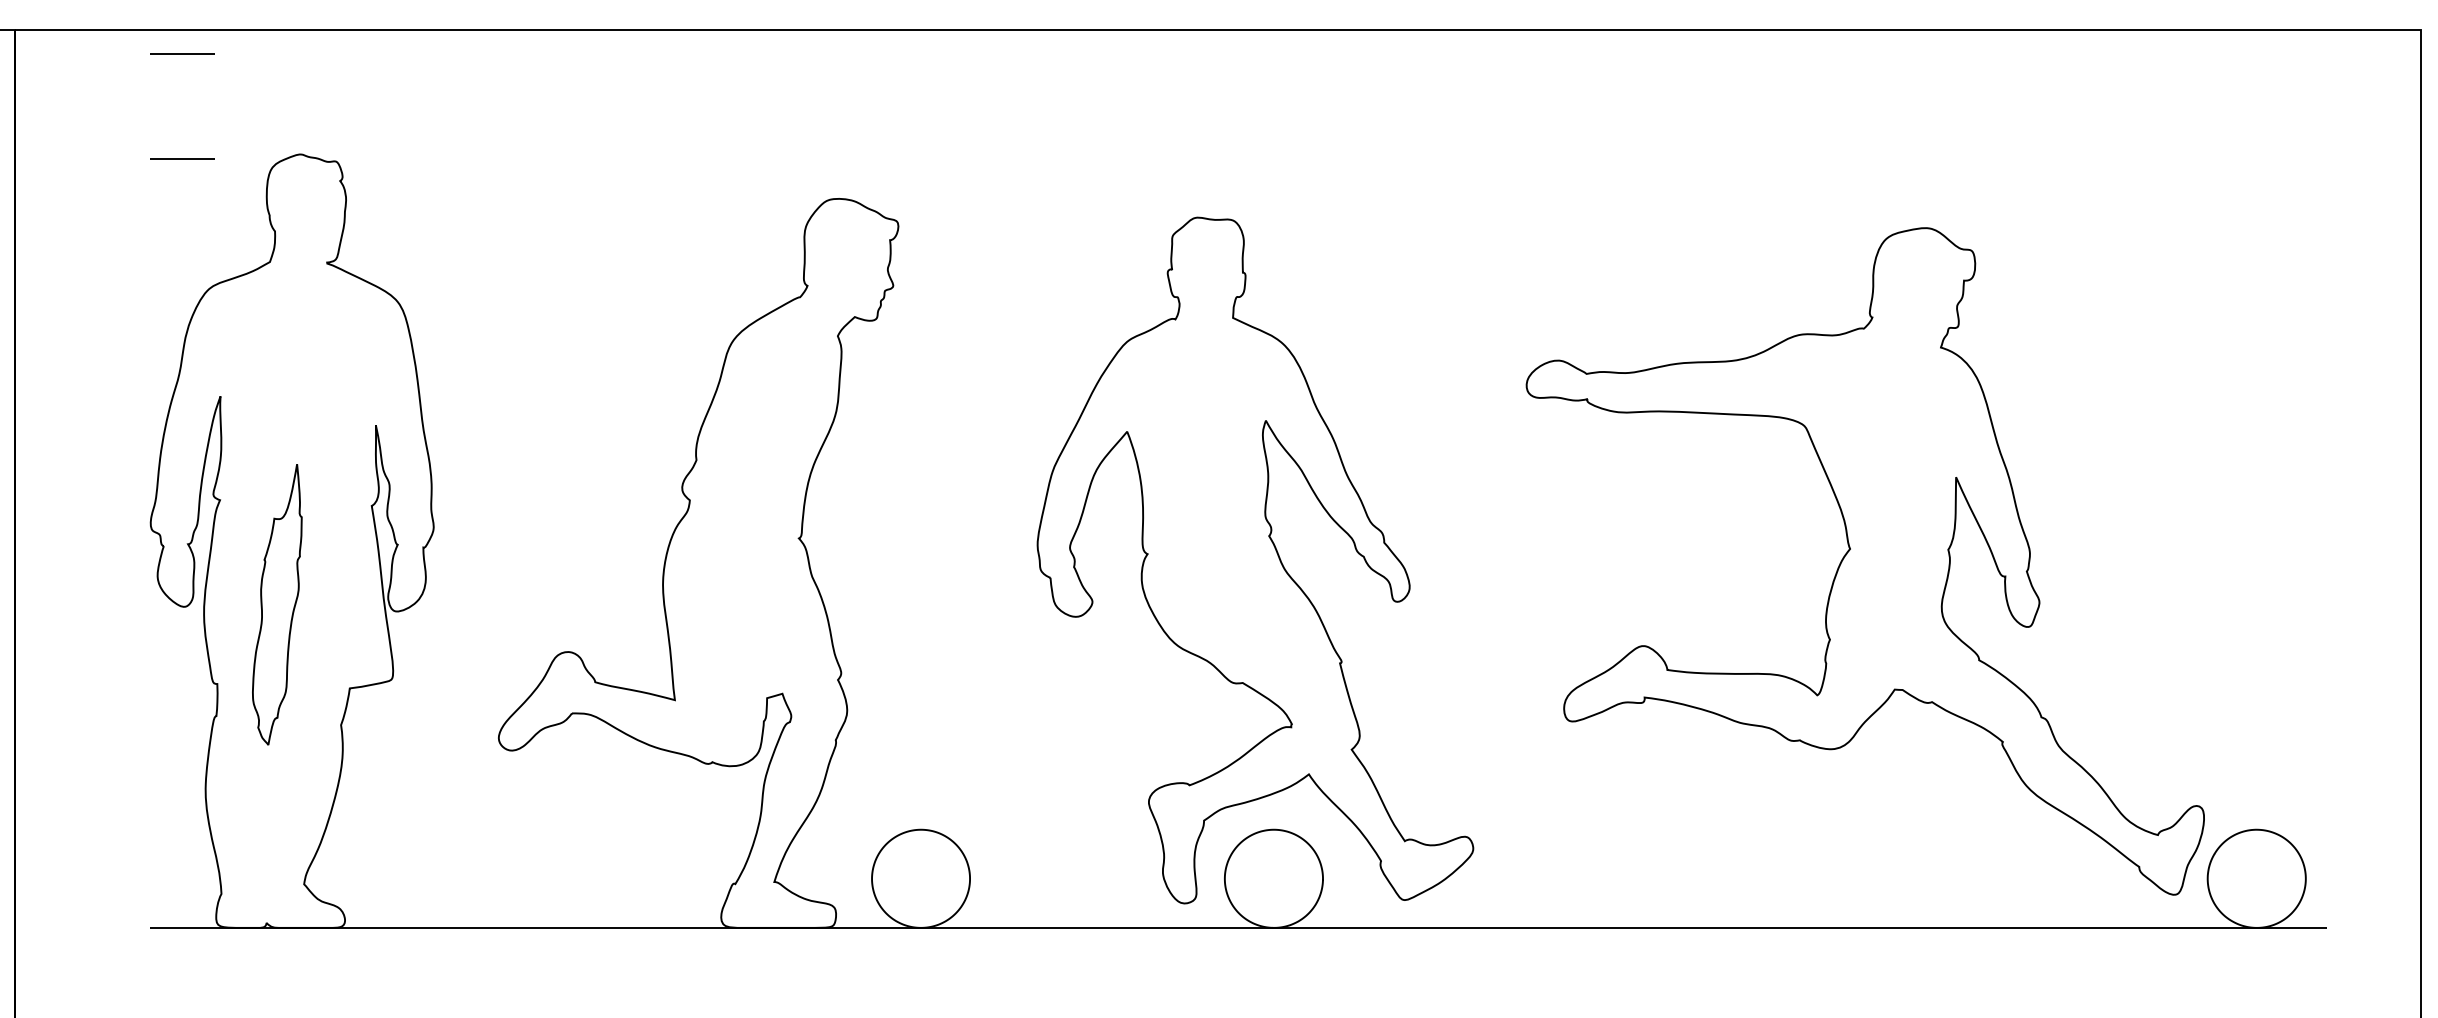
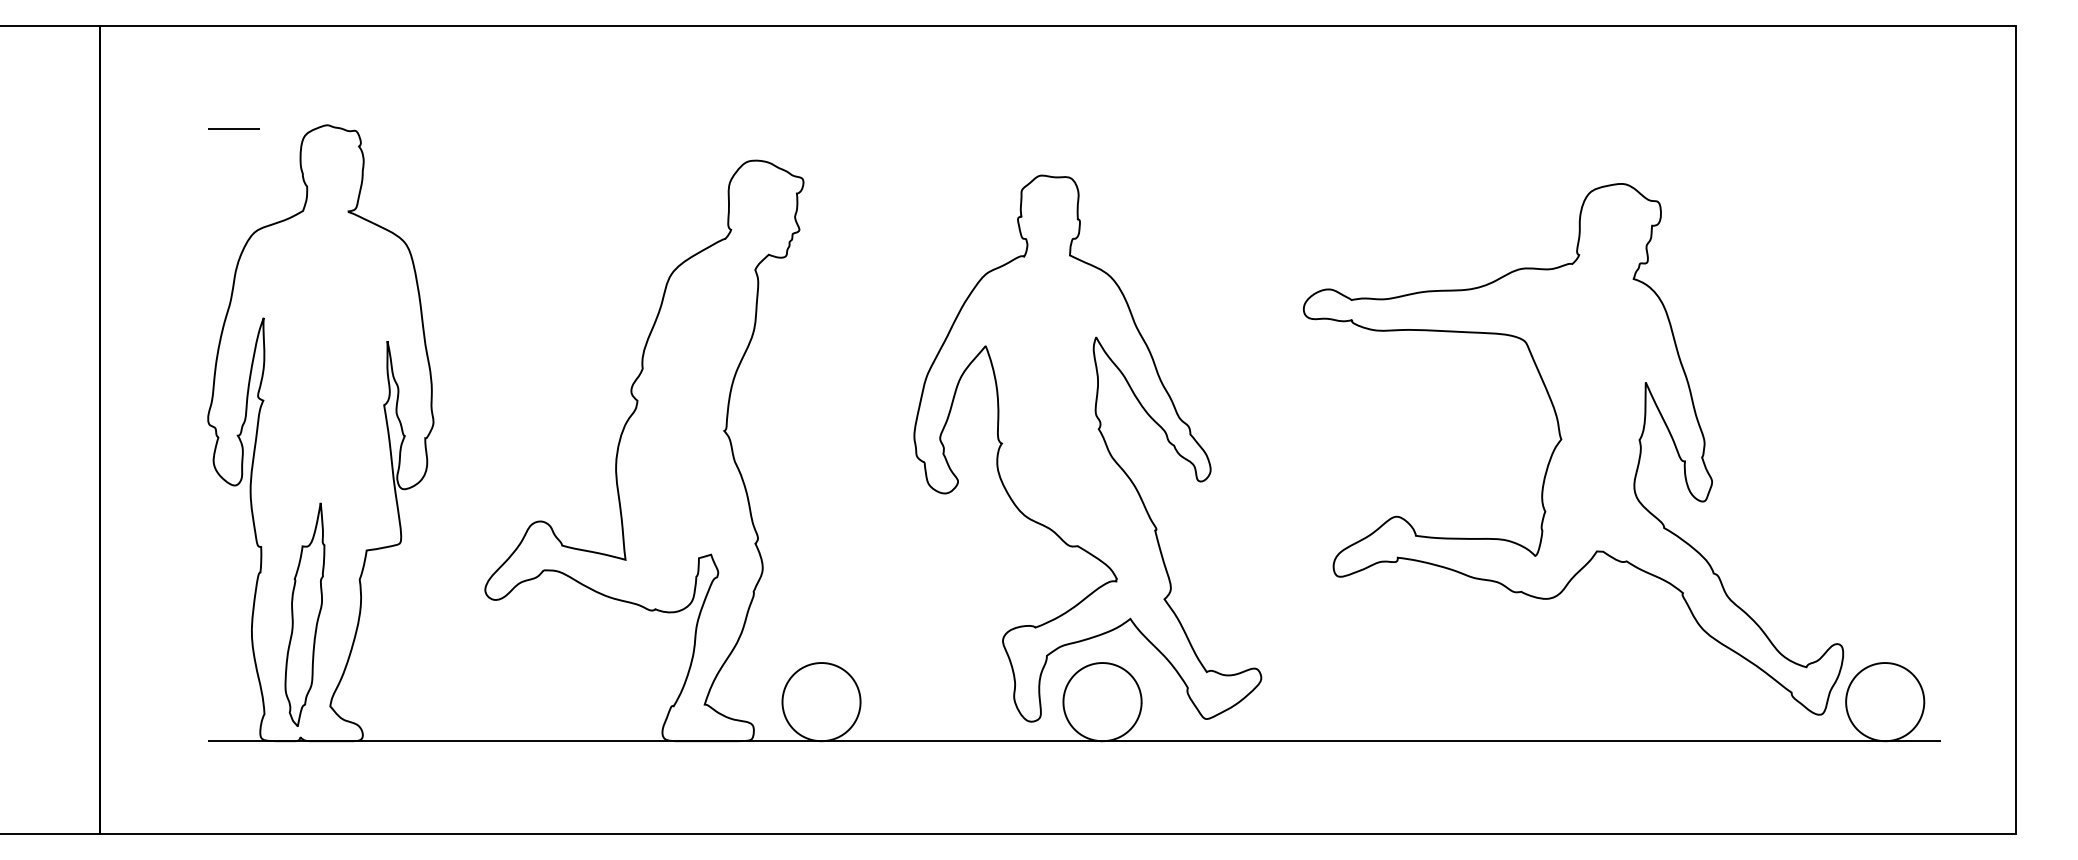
line: (182, 54) -> (233, 45), removed
part: (276, 604) -> (304, 614), moved

